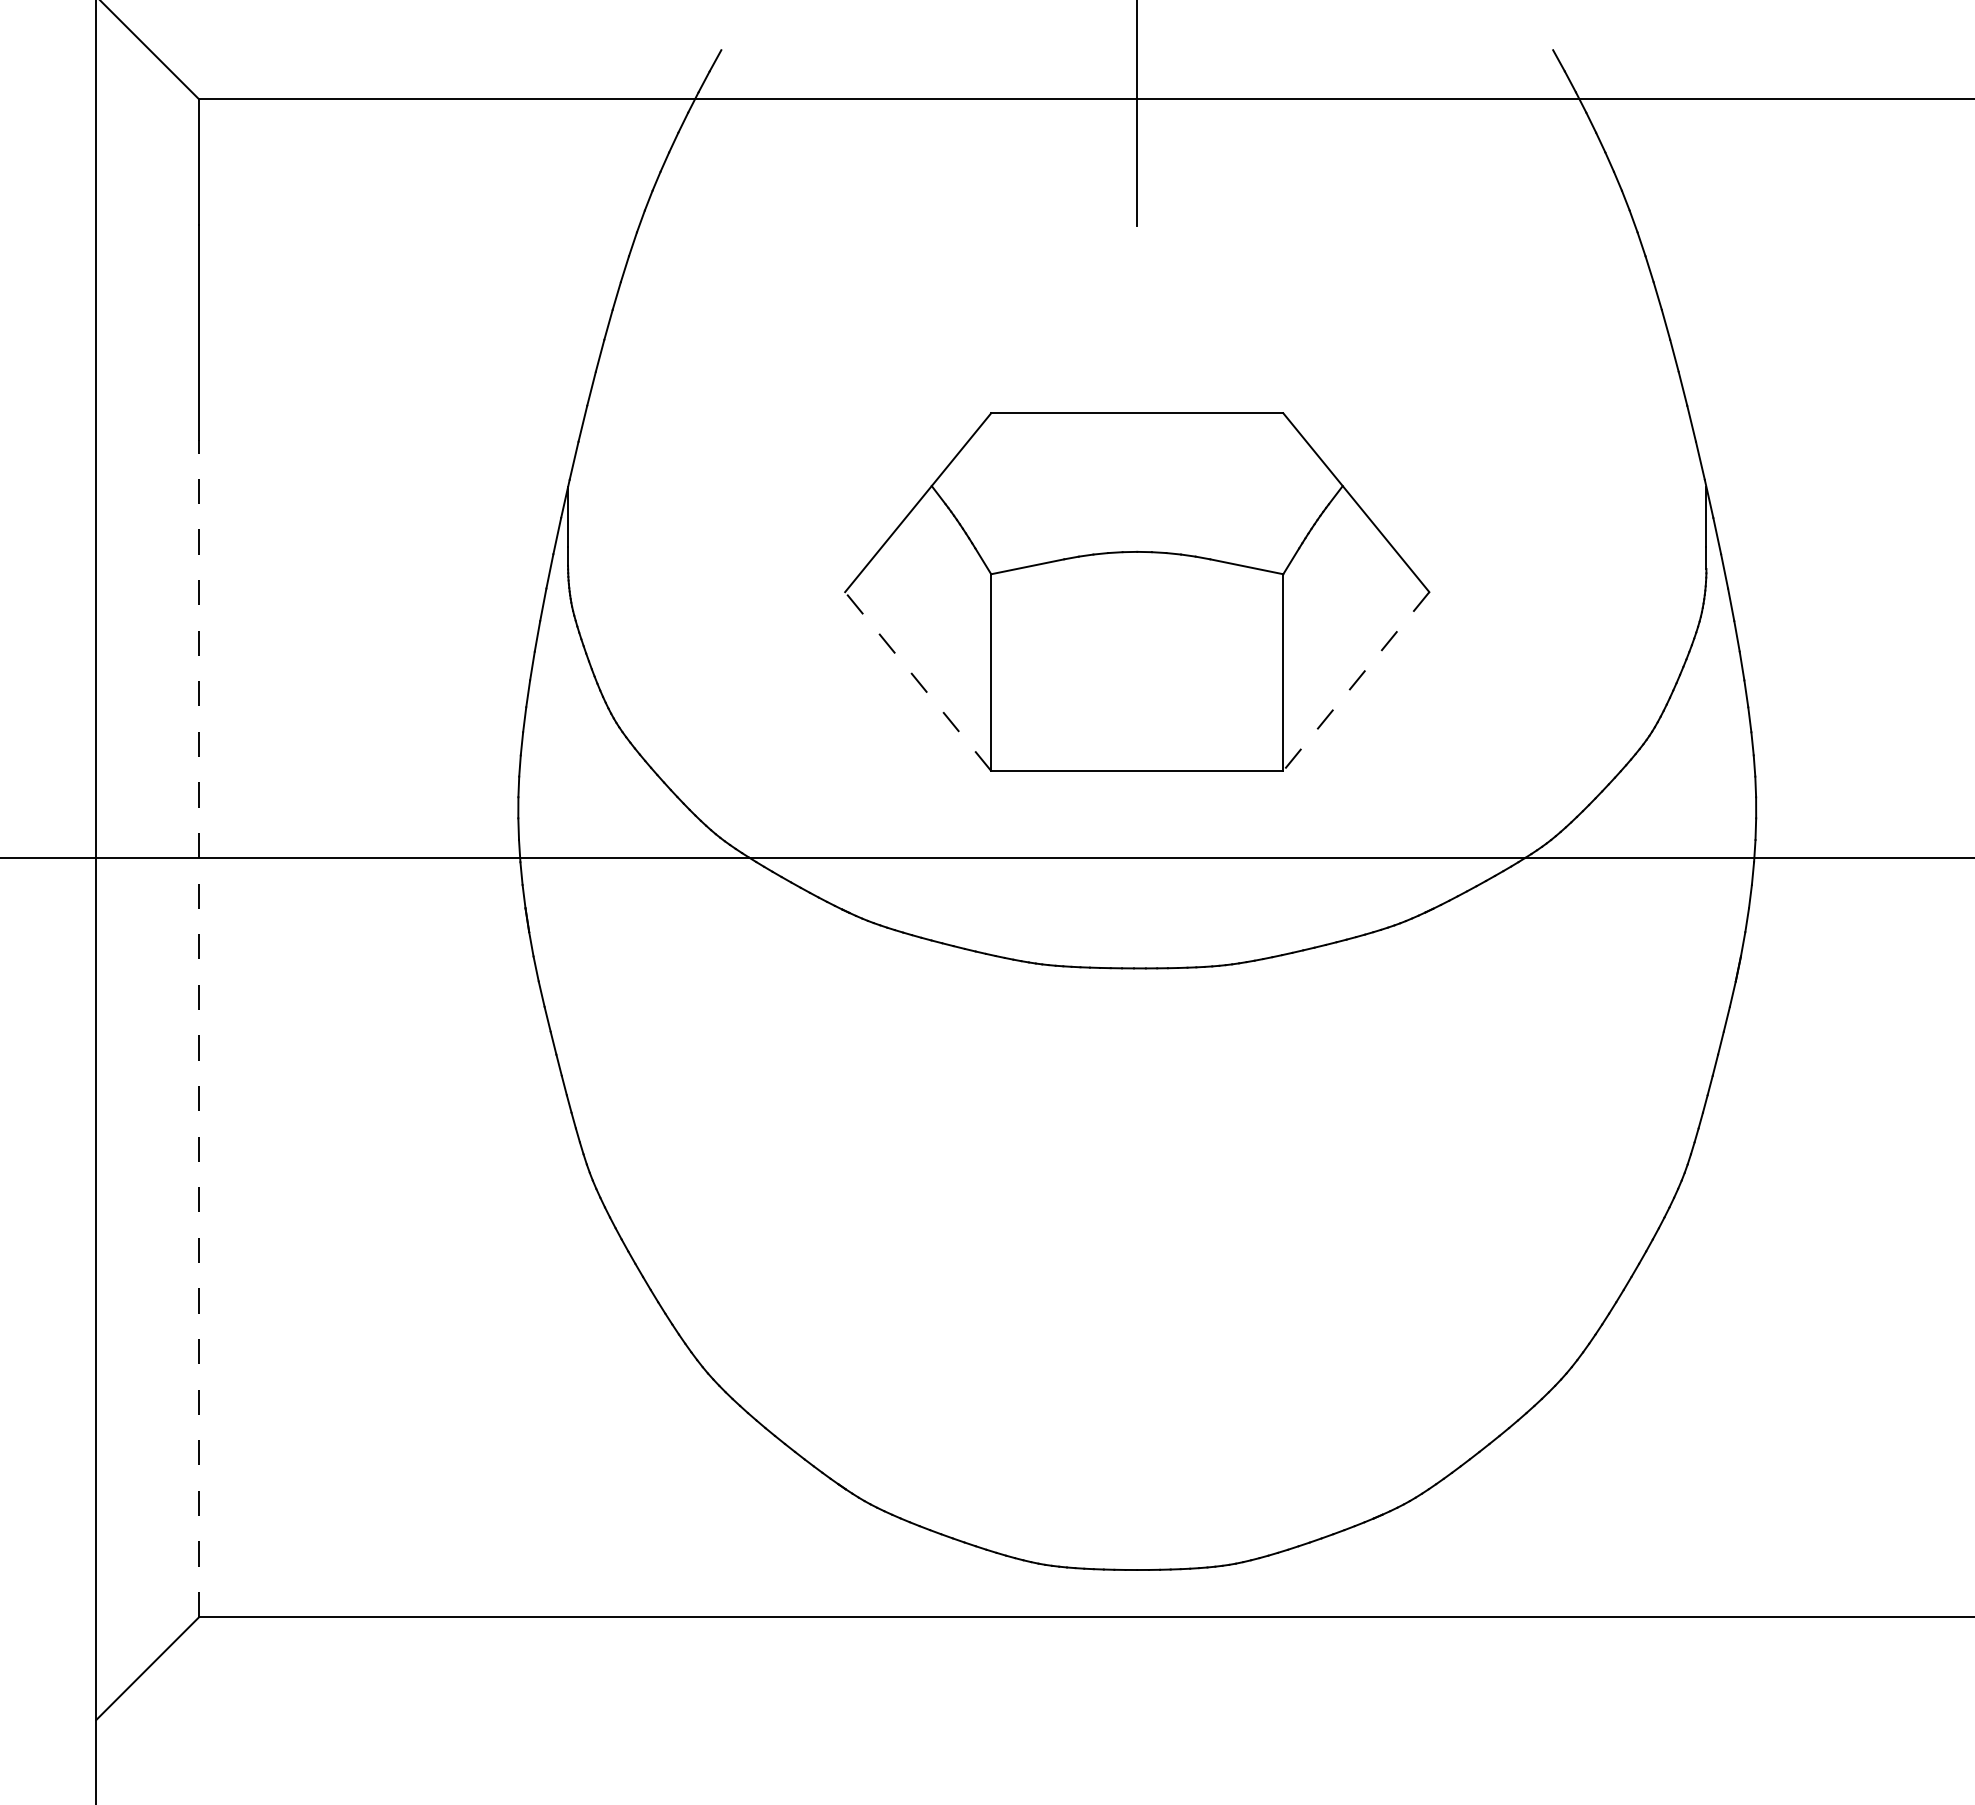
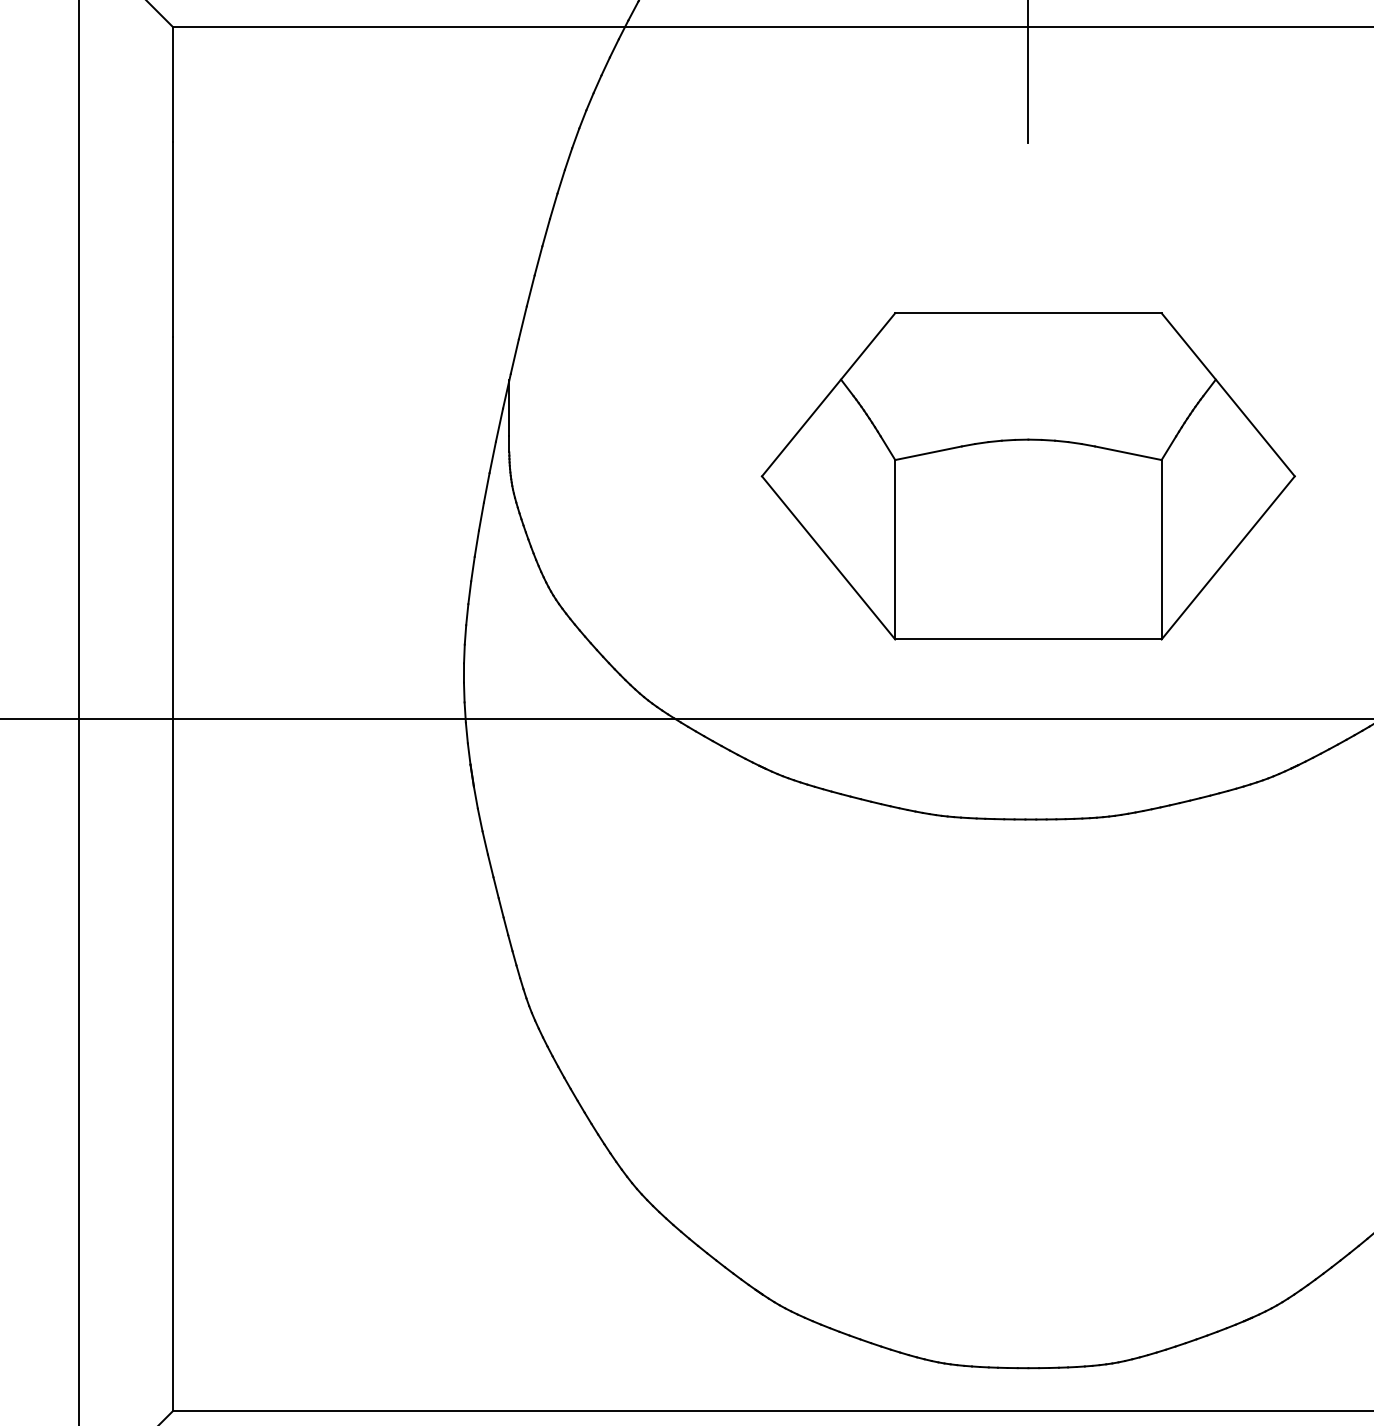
line: (917, 681) -> (828, 557), dashed -> solid
line: (1356, 681) -> (1228, 557), dashed -> solid
line: (199, 1028) -> (173, 874), dashed -> solid

